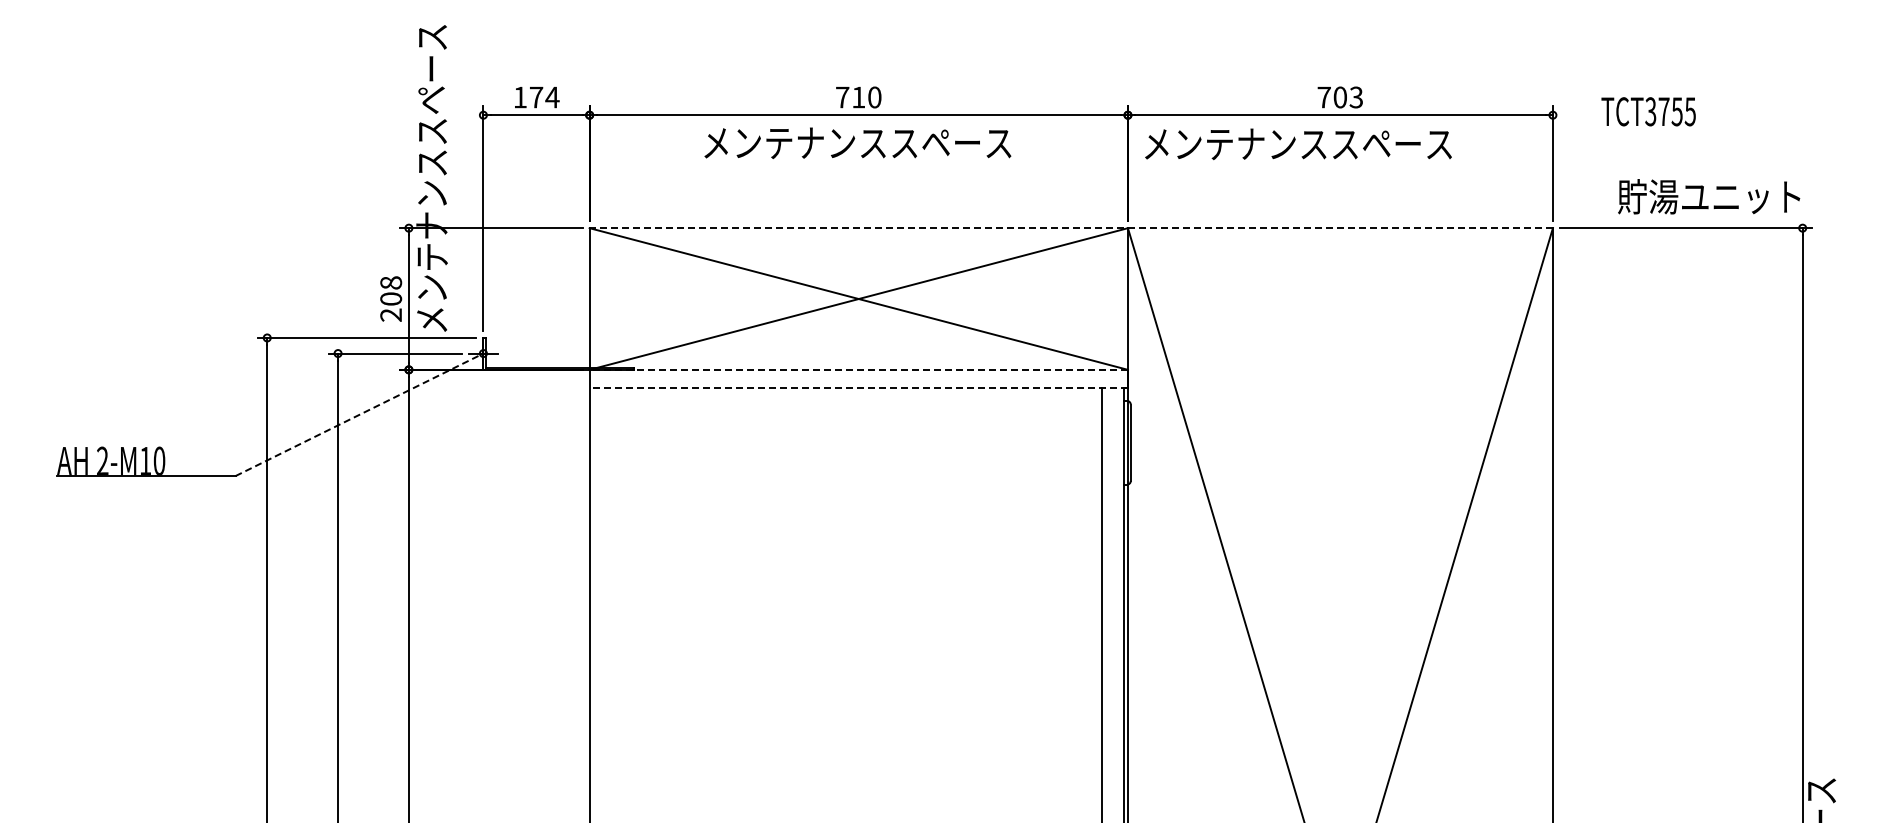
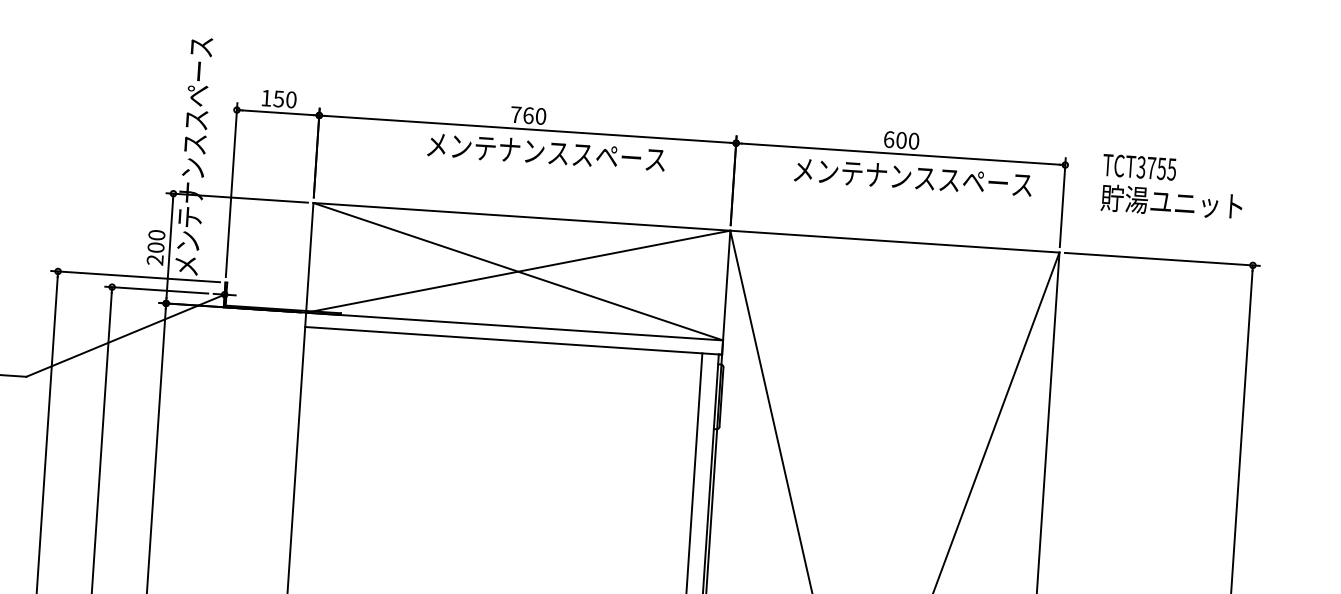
text: (544, 97) -> (285, 99), 174 -> 150
text: (858, 97) -> (528, 115), 710 -> 760
text: (1340, 97) -> (901, 140), 703 -> 600
text: (857, 142) -> (546, 151), moved
text: (1298, 144) -> (913, 177), moved
text: (1709, 196) -> (1172, 201), moved
line: (1071, 228) -> (686, 228), dashed -> solid
text: (390, 282) -> (156, 234), 208 -> 200
line: (858, 369) -> (514, 326), dashed -> solid
line: (858, 388) -> (513, 341), dashed -> solid
line: (359, 414) -> (125, 335), dashed -> solid

